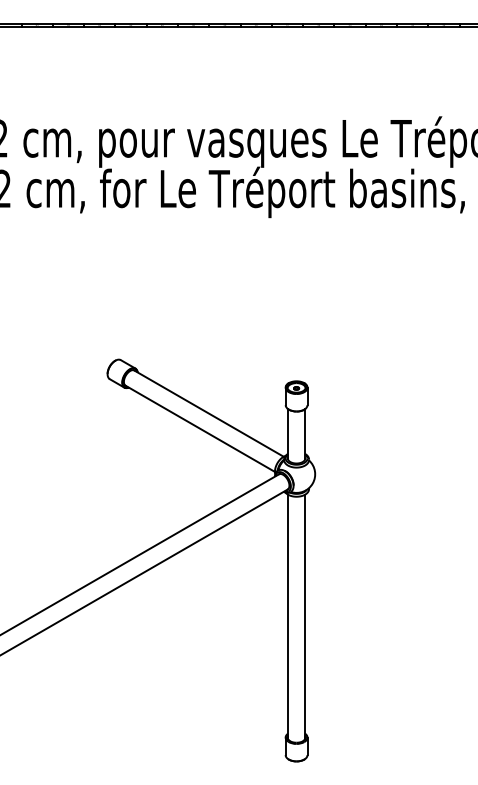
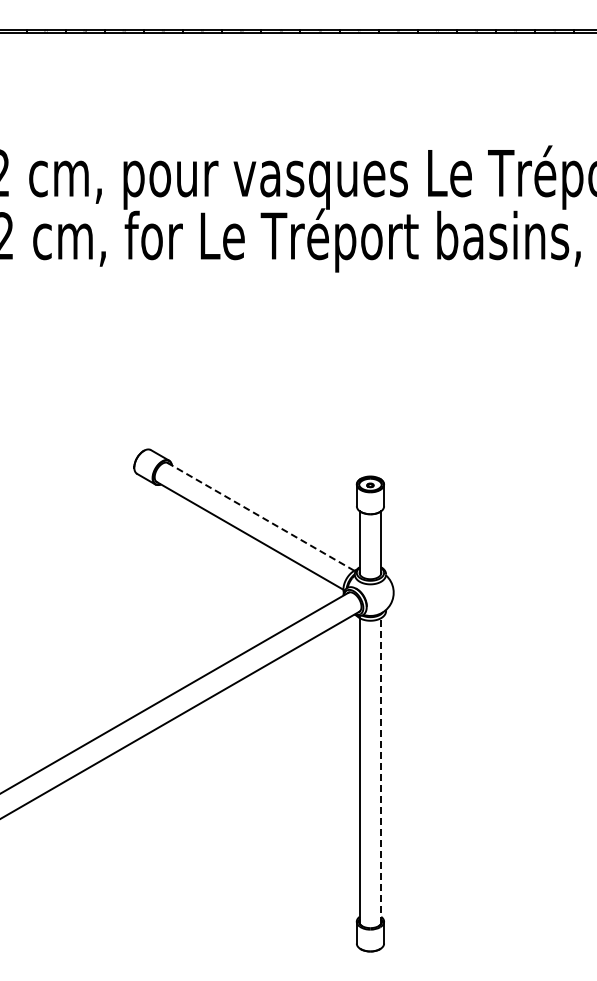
line: (208, 413) -> (260, 516), solid -> dashed
line: (305, 616) -> (381, 770), solid -> dashed

